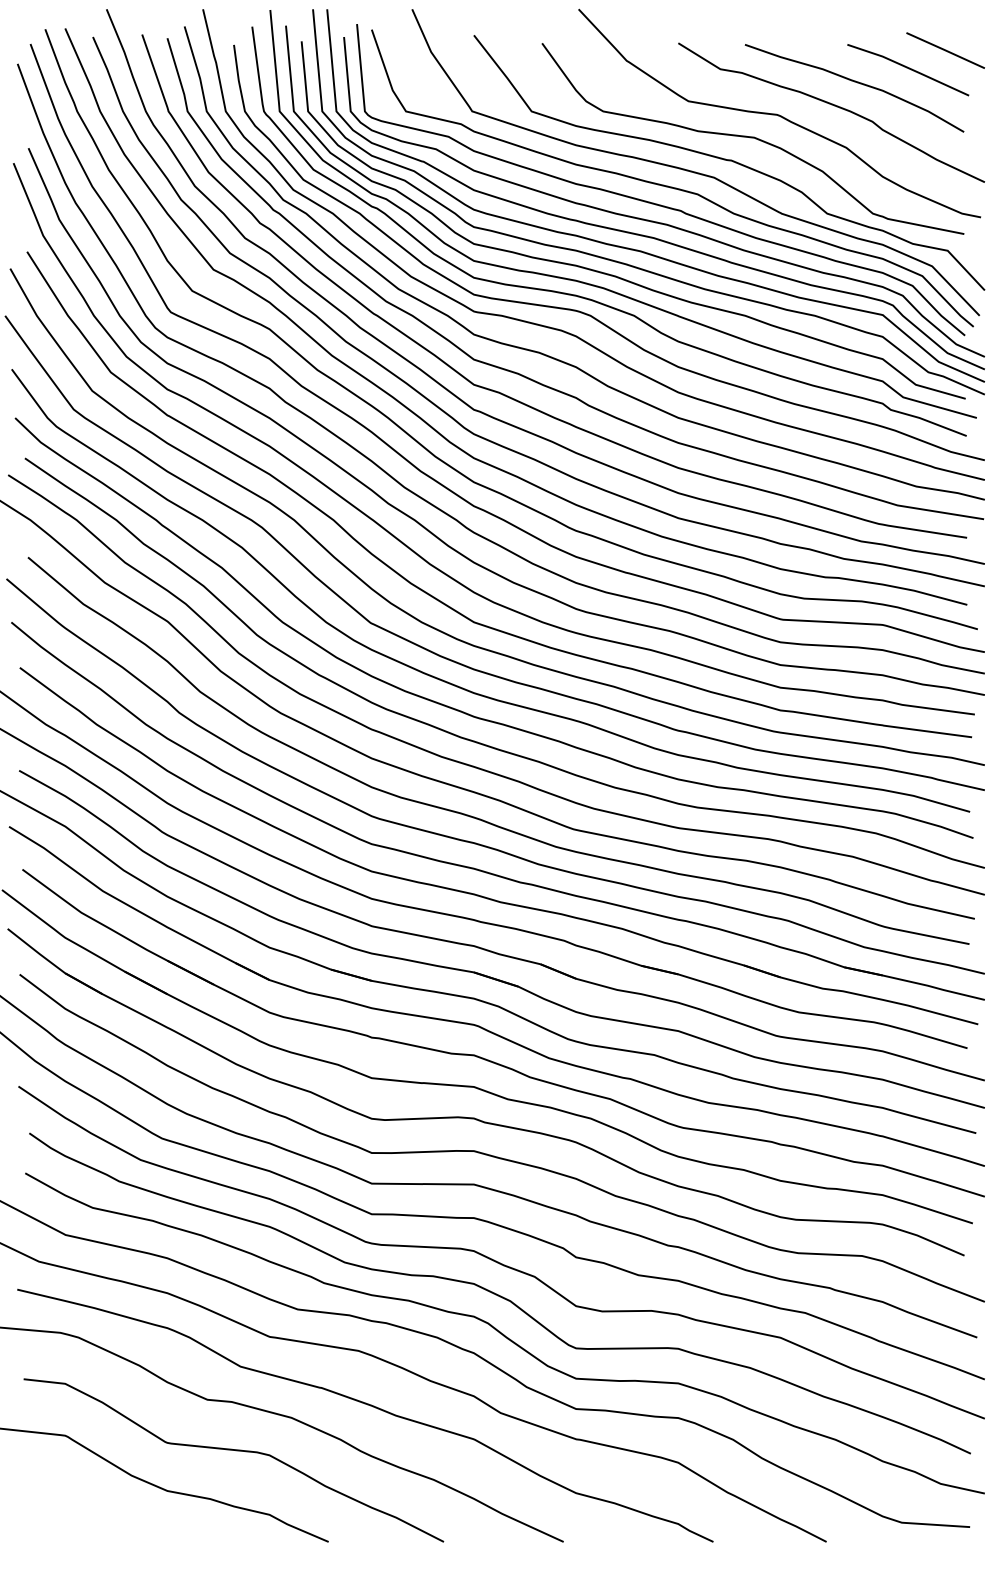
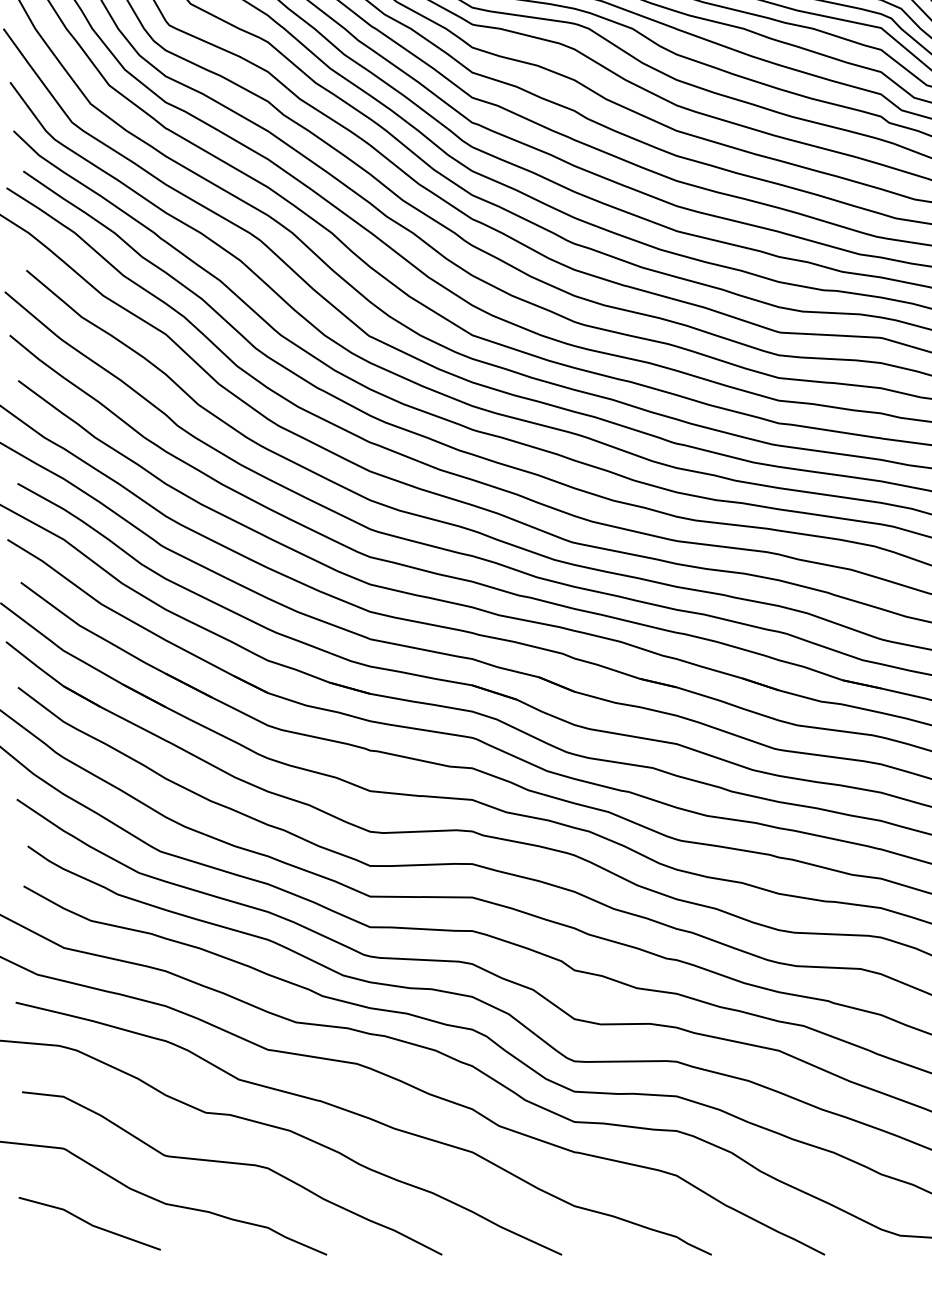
line: (91, 1510) -> (89, 1223), added

